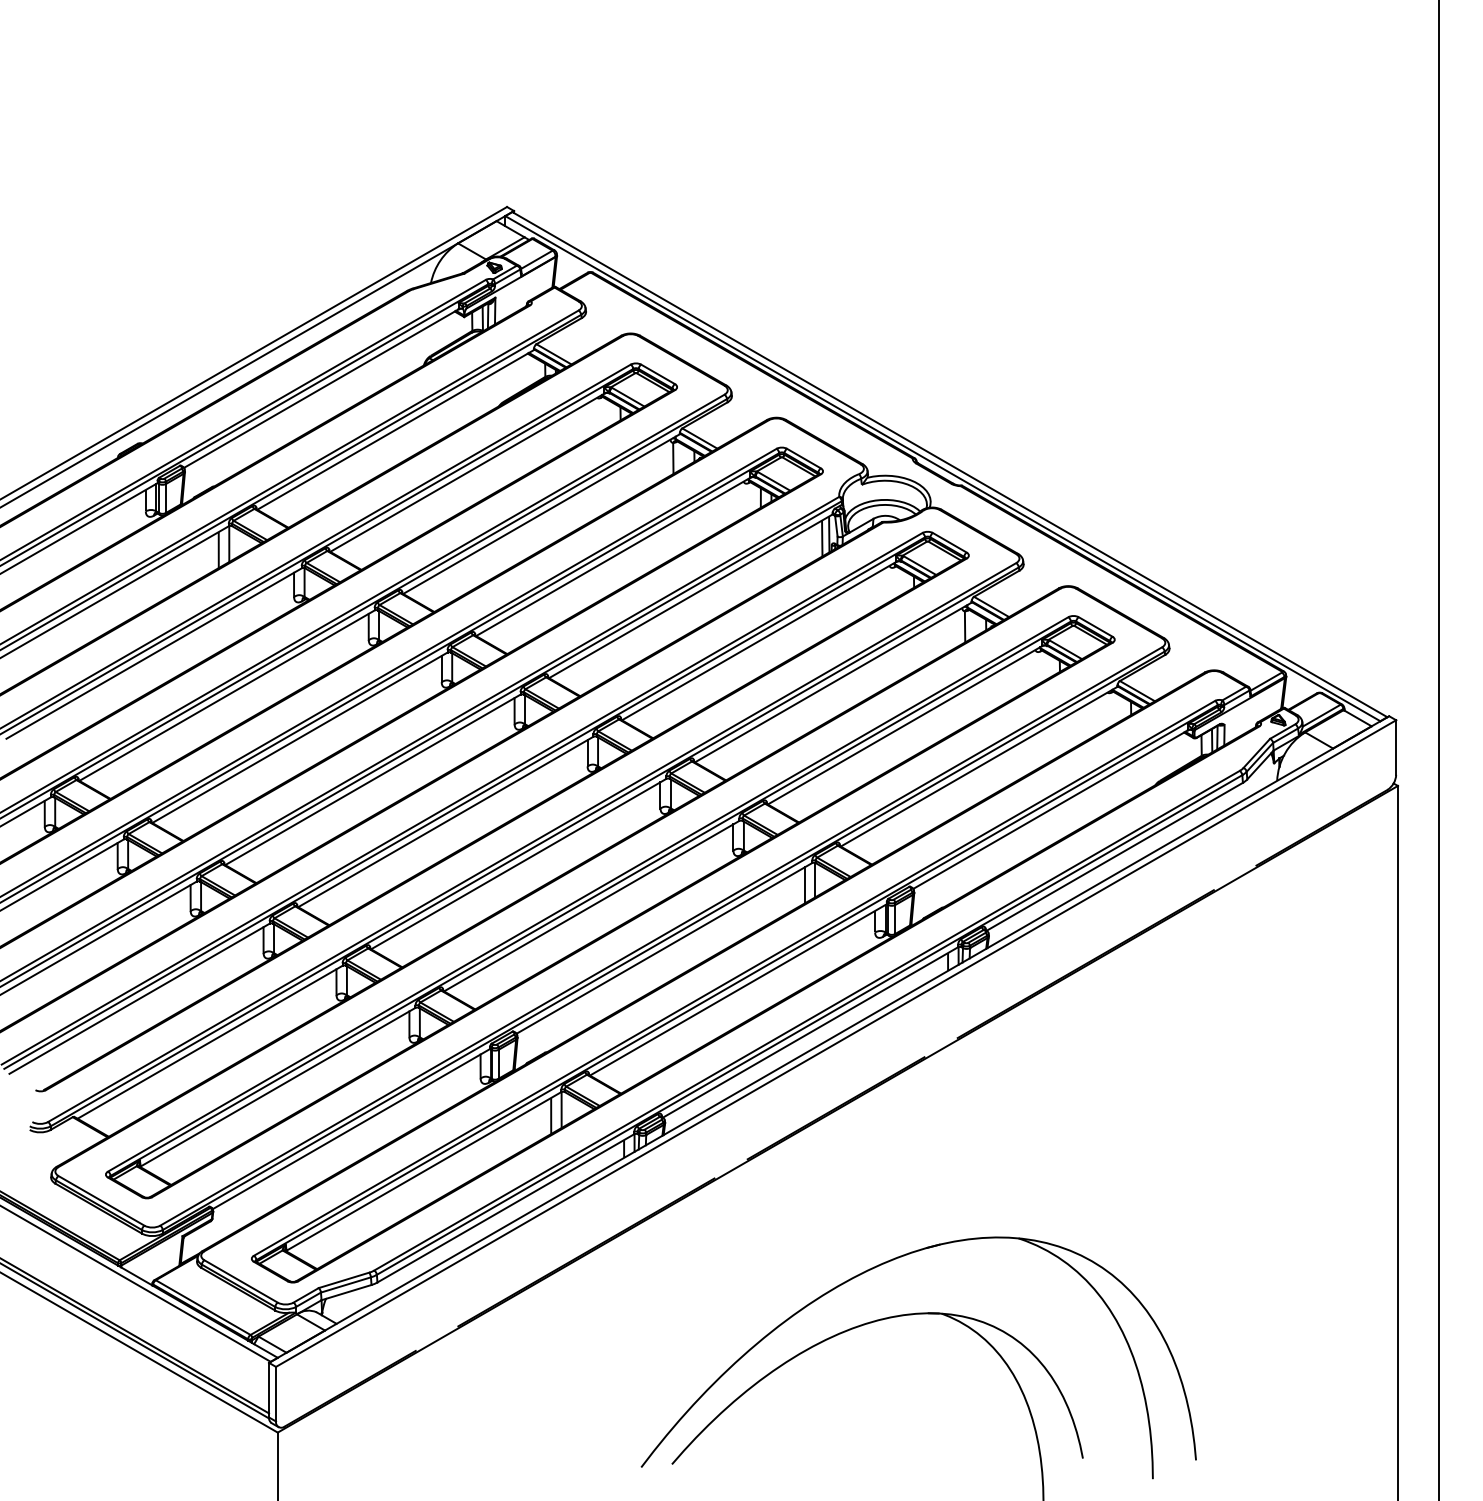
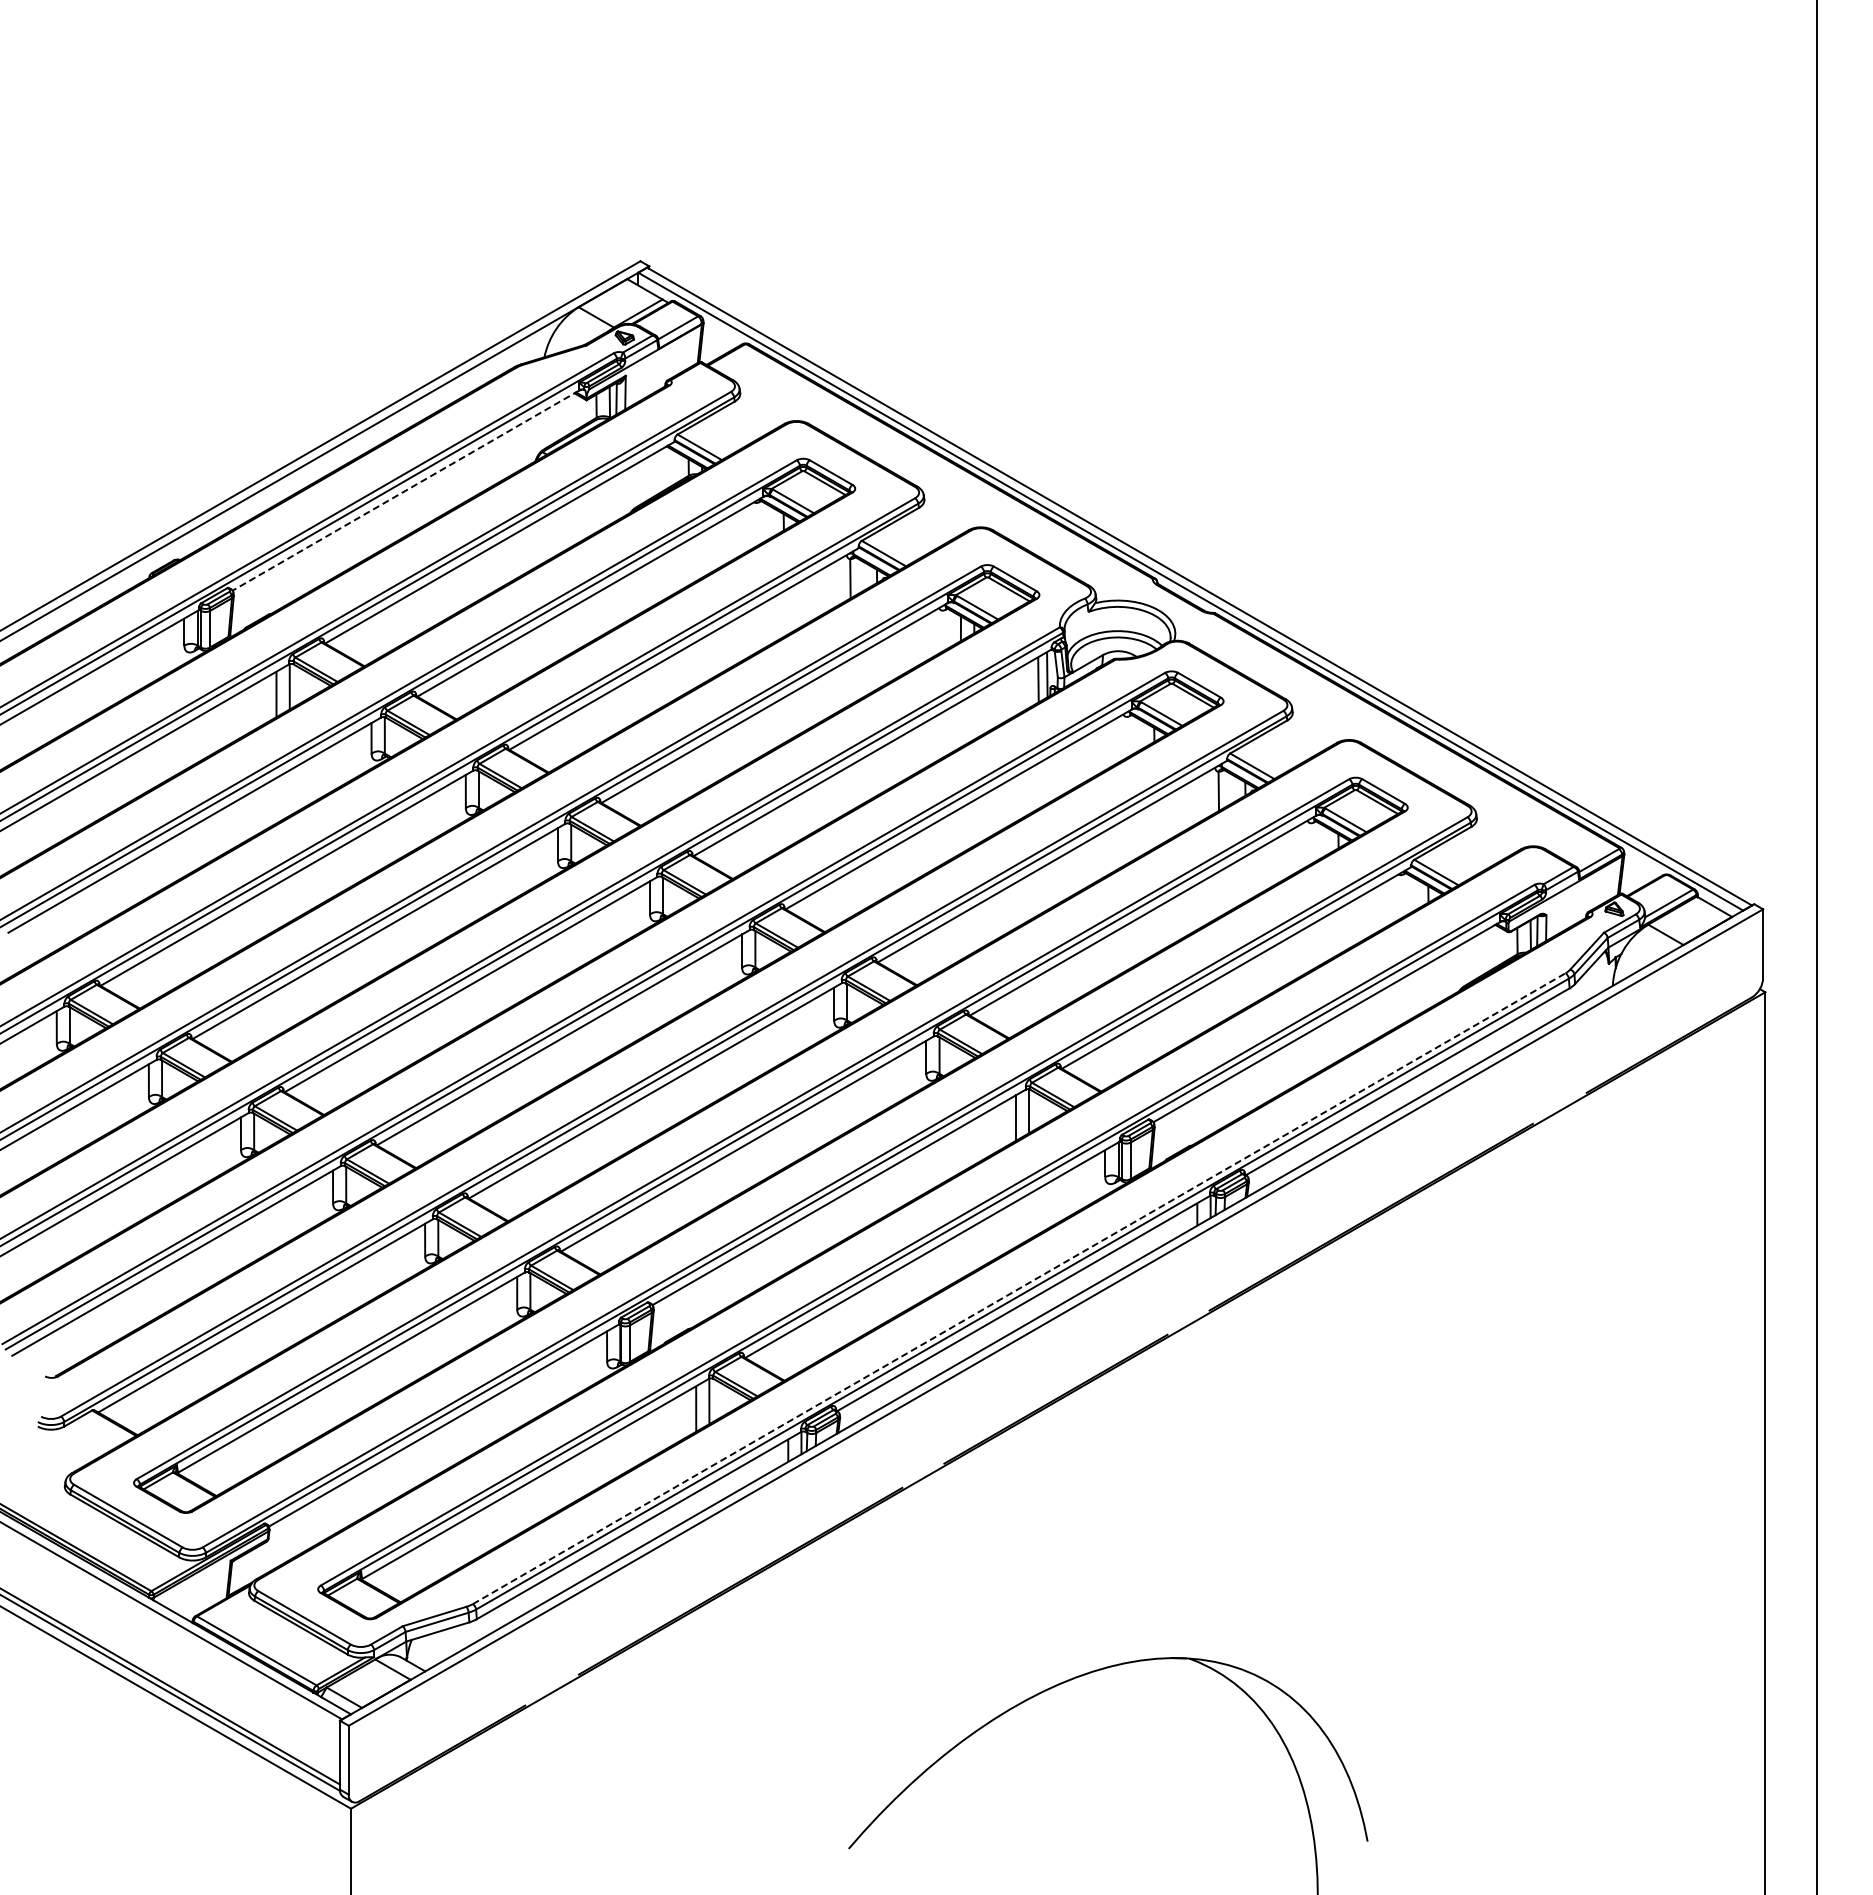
line: (320, 388) -> (405, 490), solid -> dashed
line: (807, 1020) -> (1019, 1288), solid -> dashed
part: (880, 1266) -> (1111, 1598), removed

